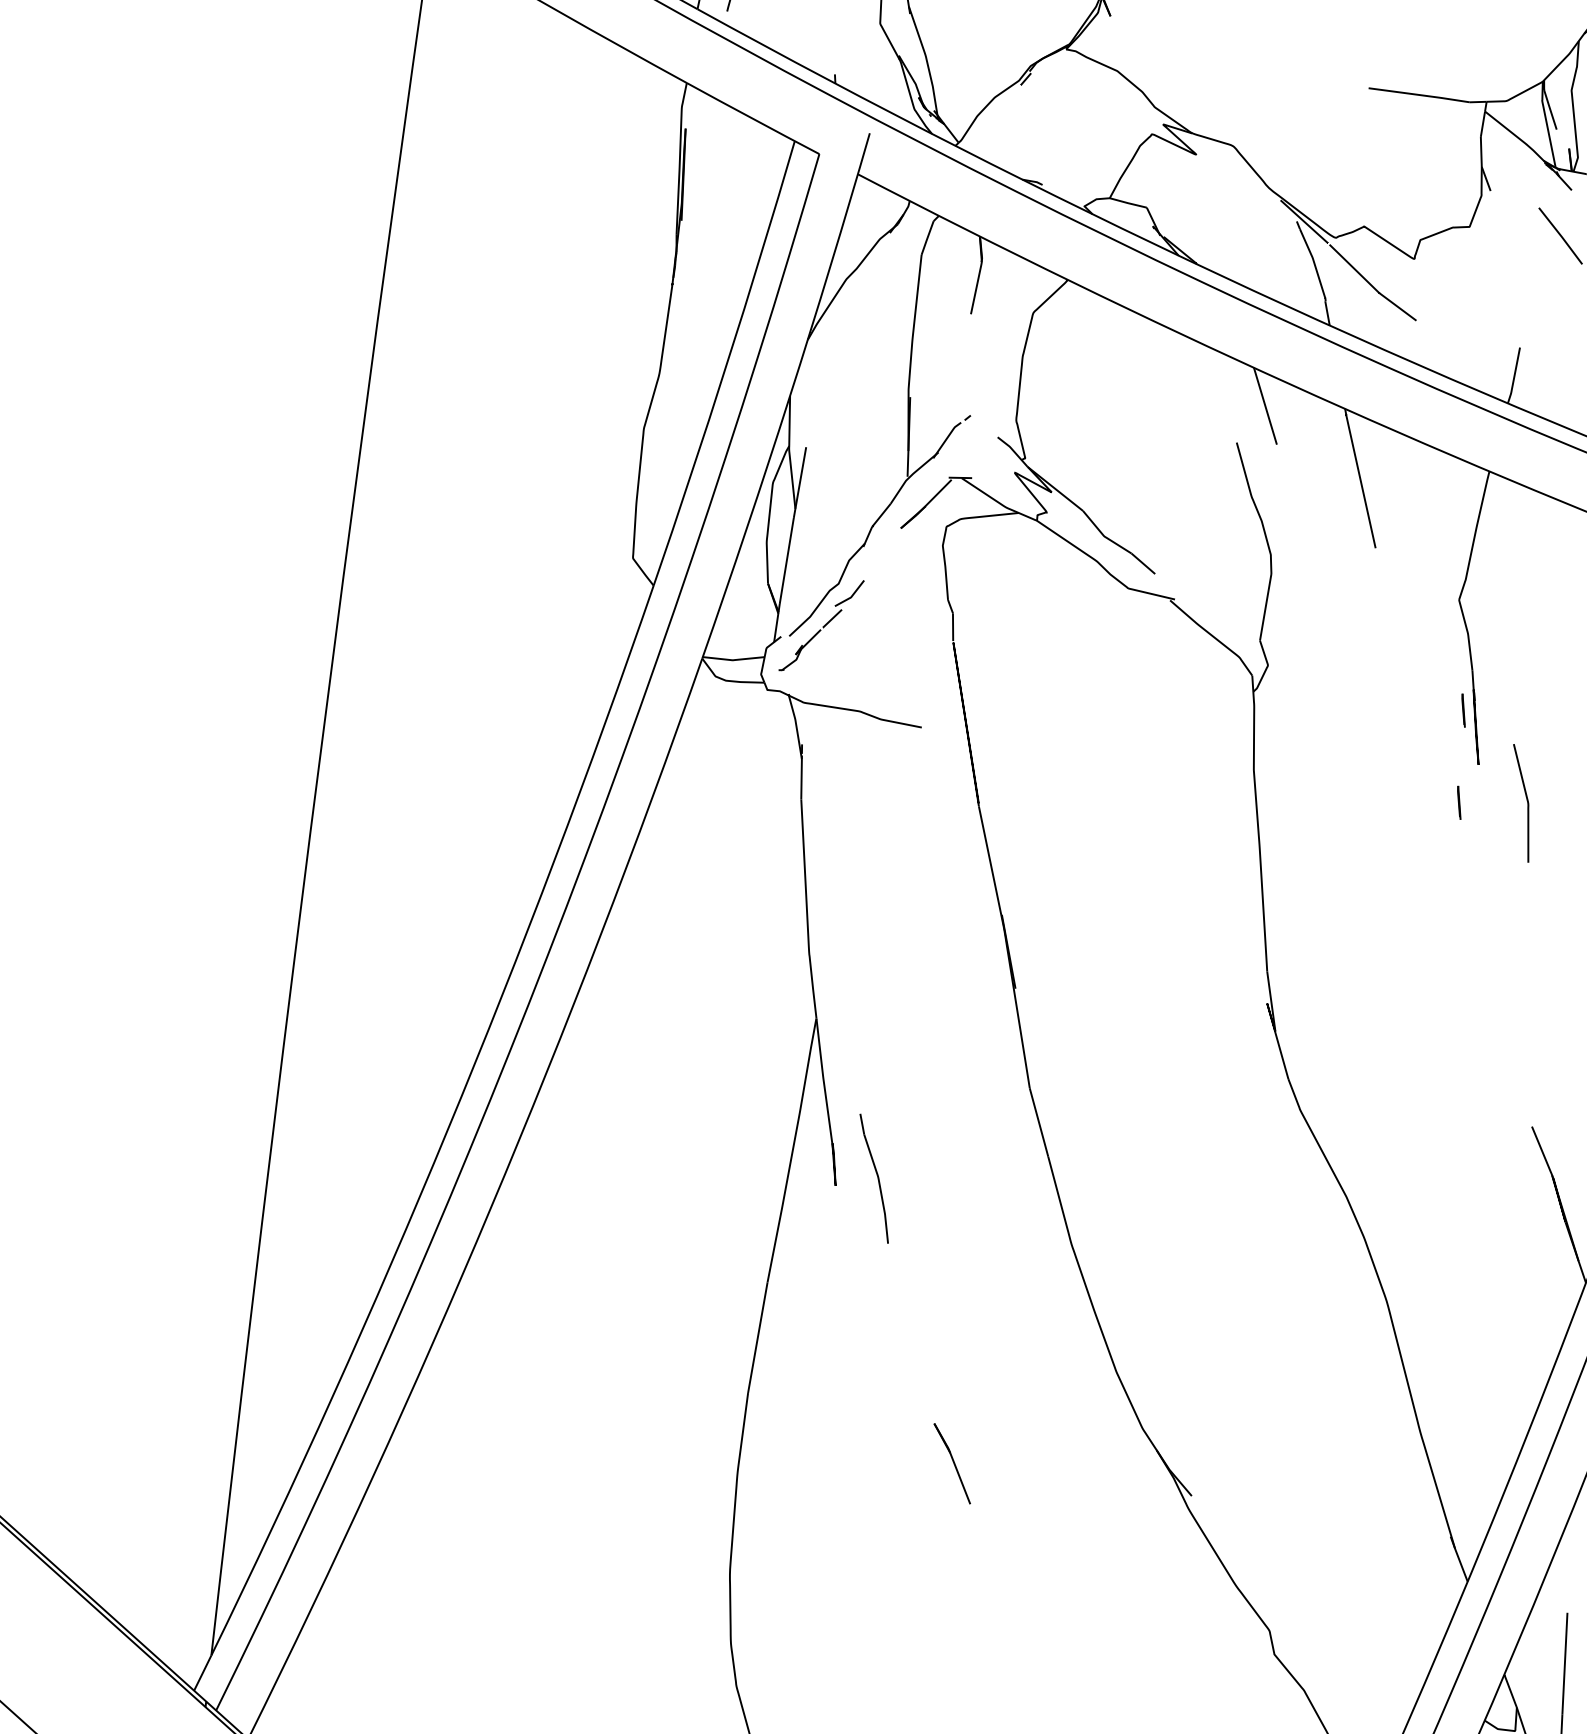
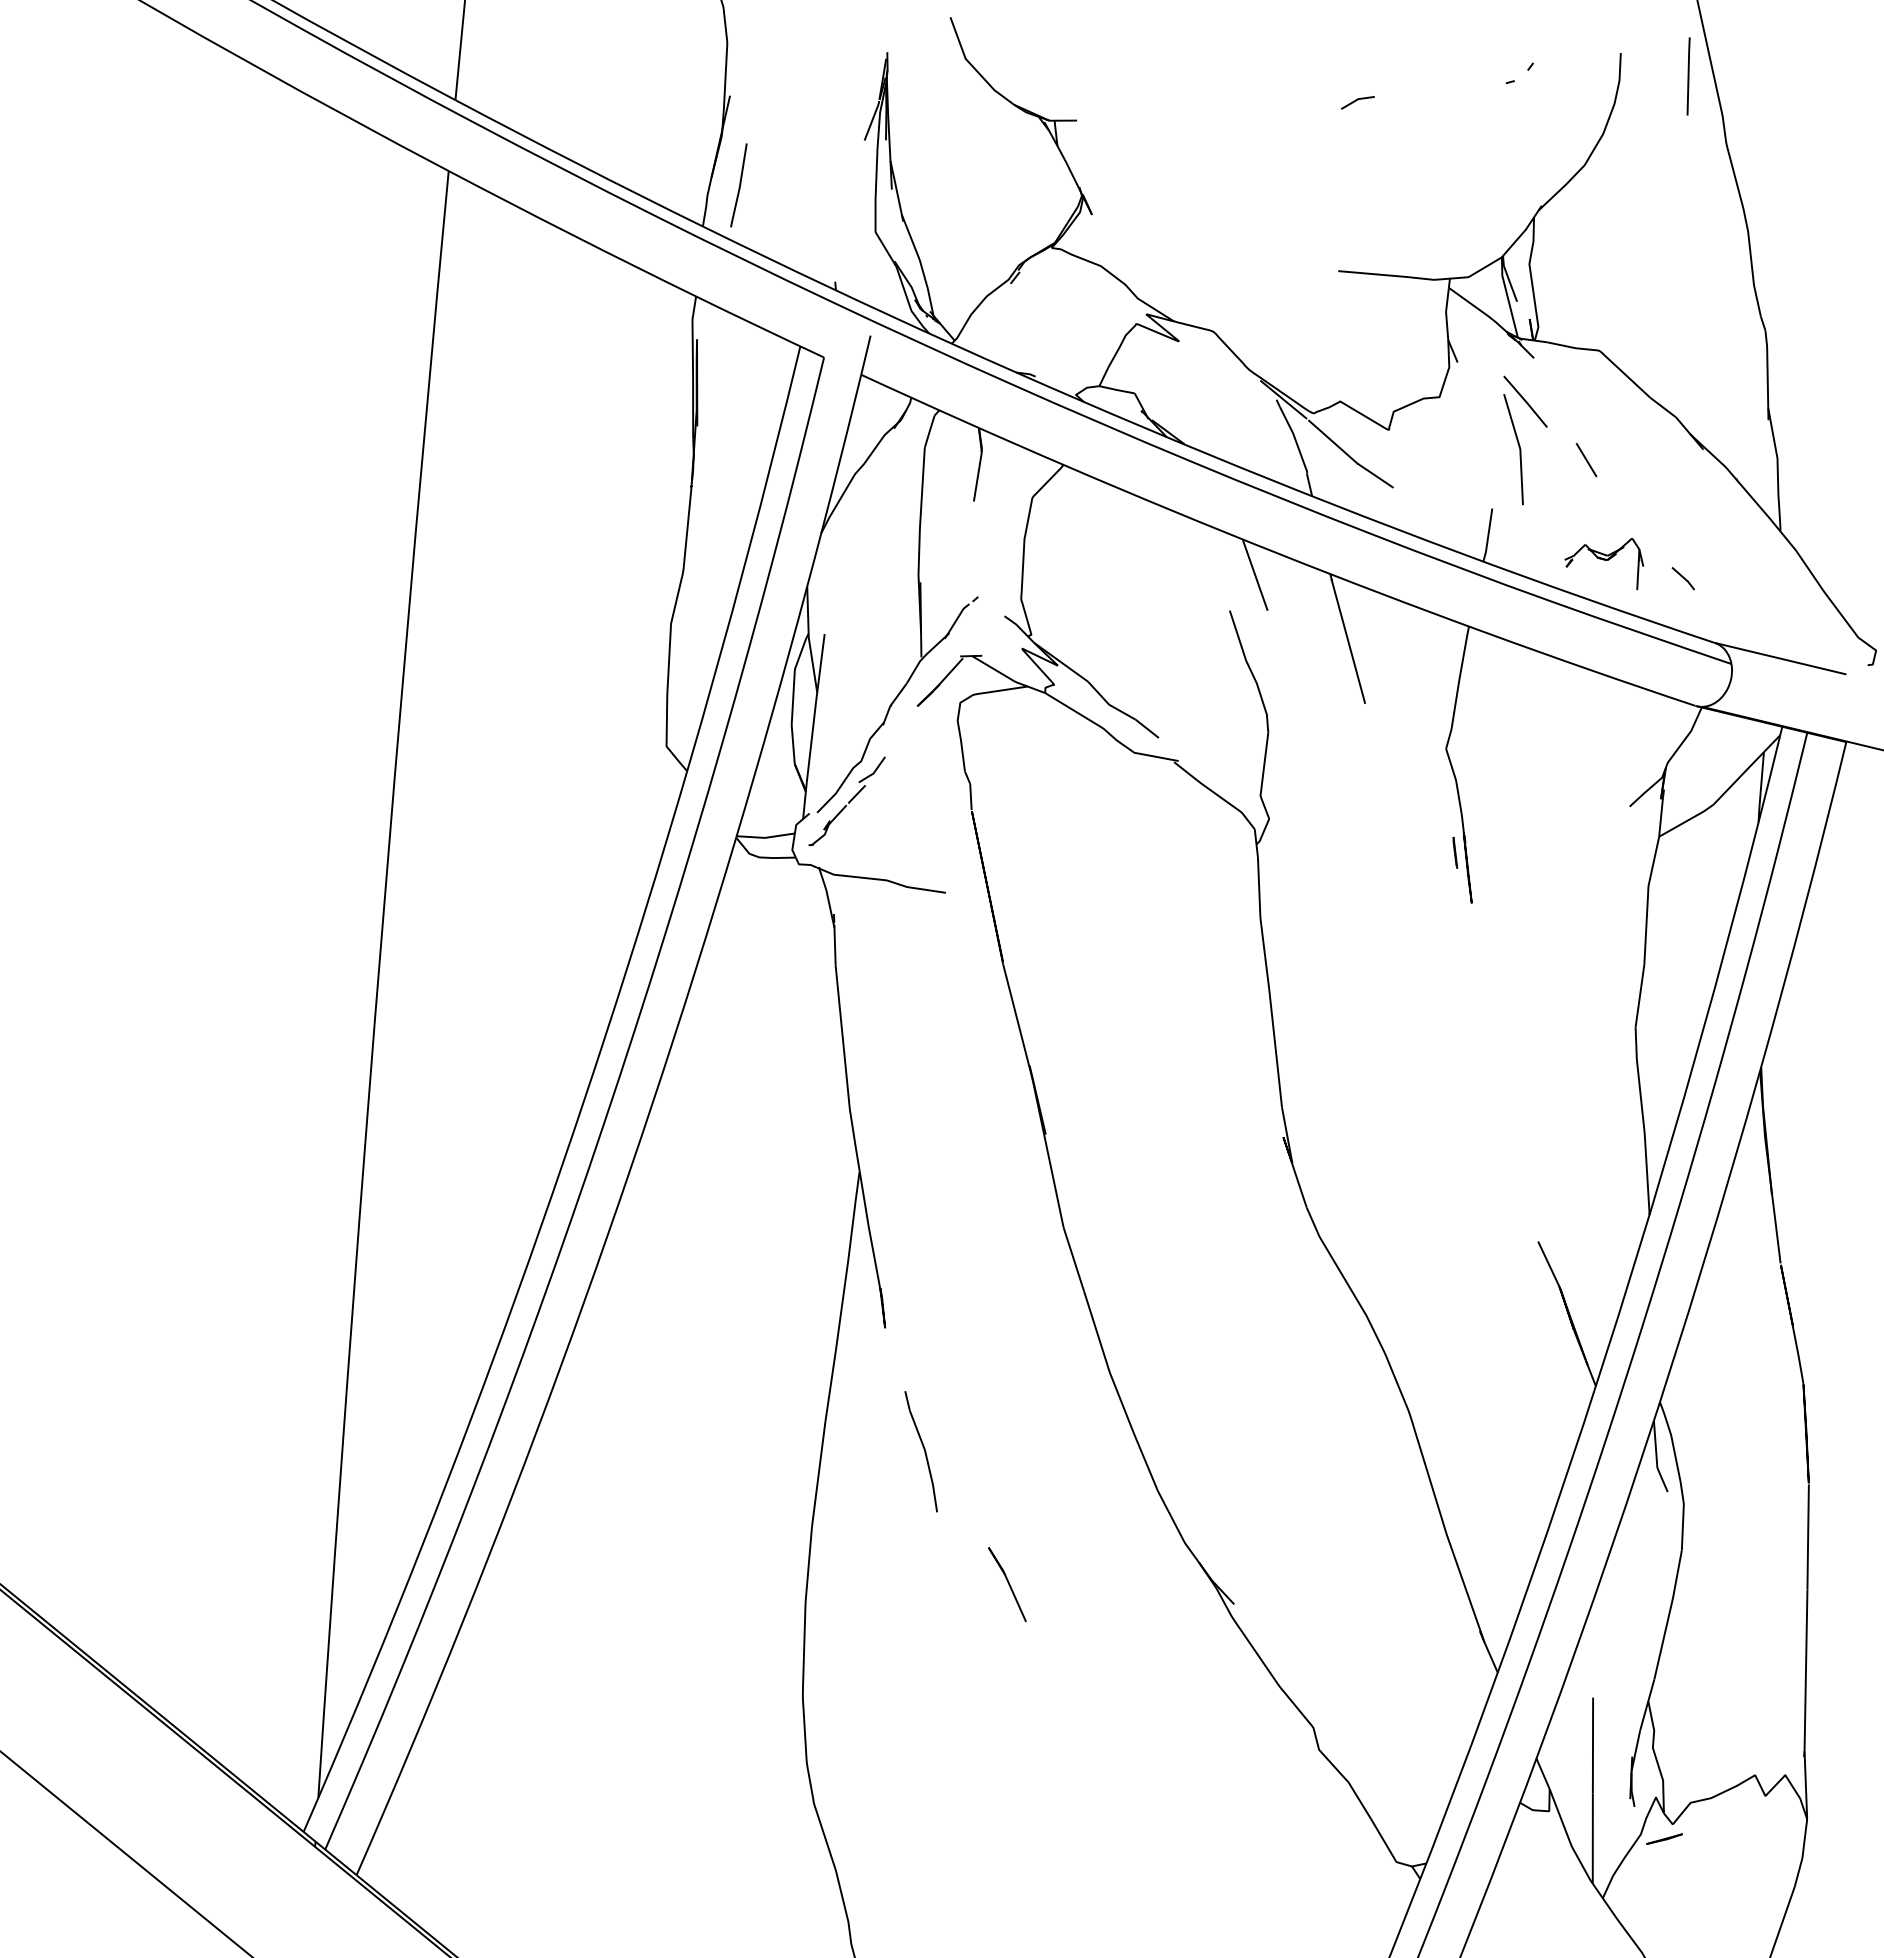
curve: (1526, 801) -> (1518, 447), moved
line: (1459, 802) -> (1455, 939), removed
part: (873, 1178) -> (920, 1451), moved

